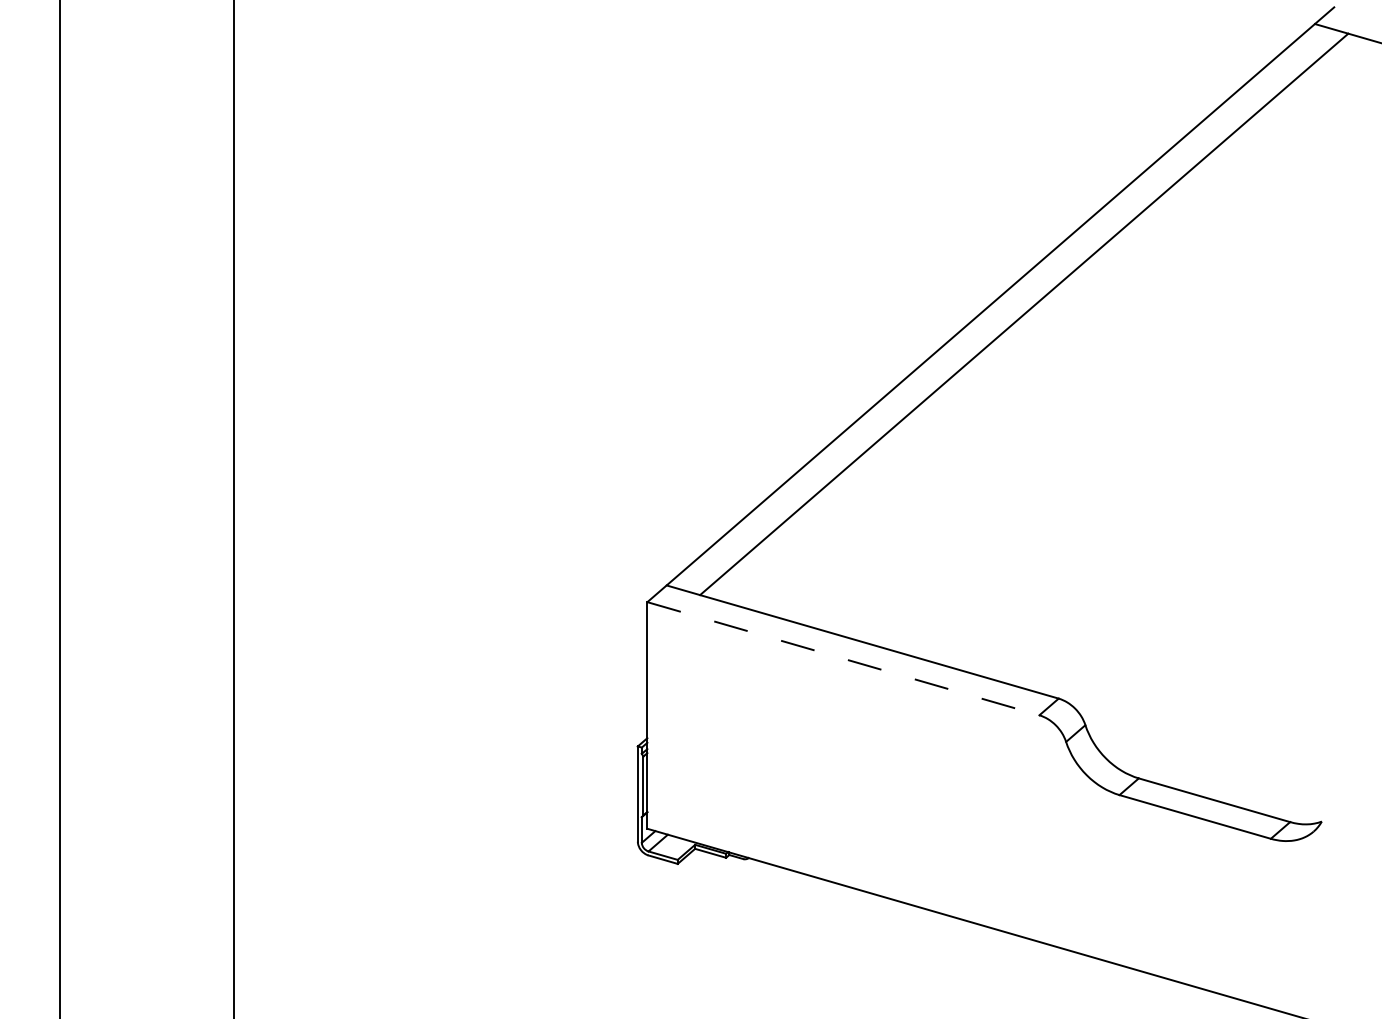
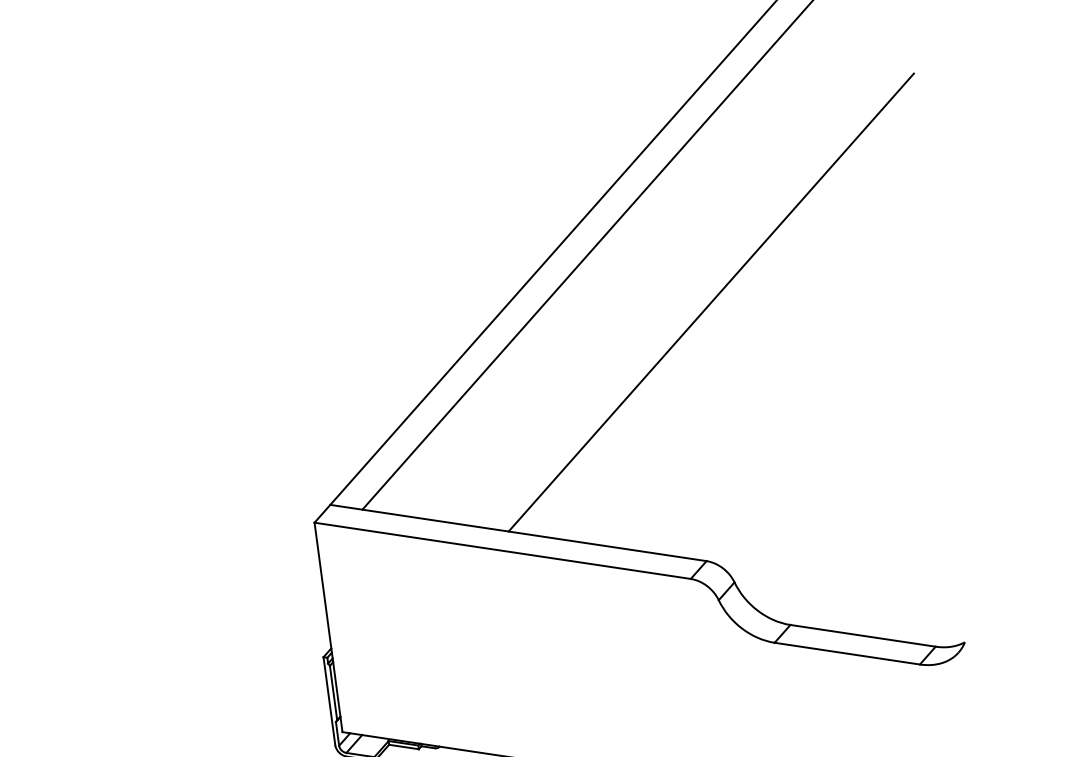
line: (1100, 424) -> (711, 302), added
line: (843, 658) -> (502, 550), dashed -> solid

